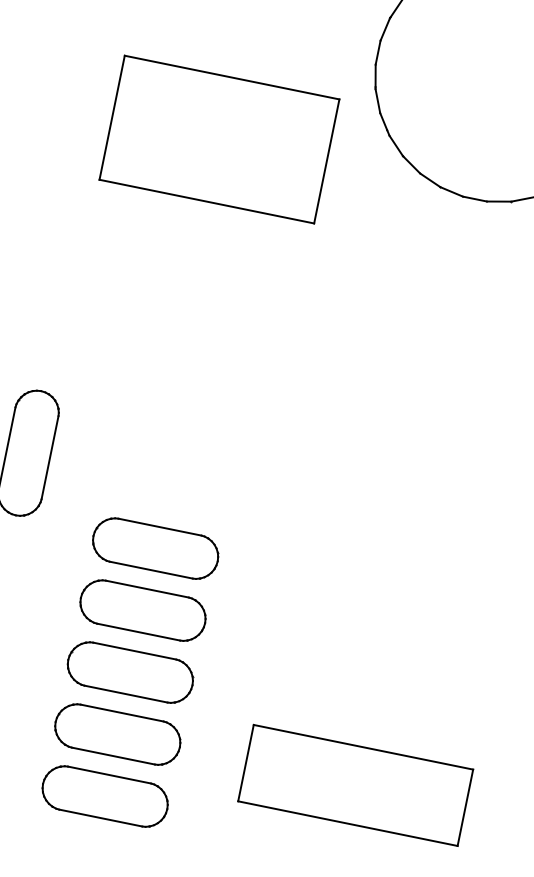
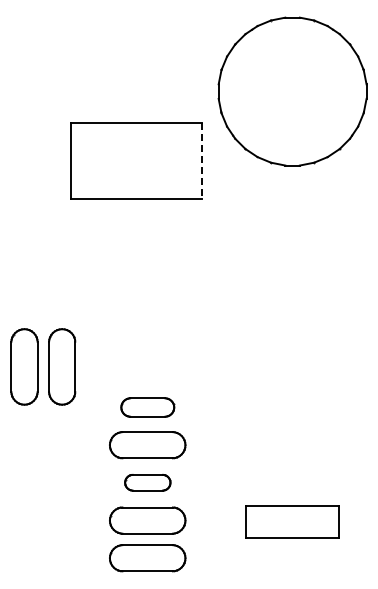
line: (326, 161) -> (201, 161), solid -> dashed
part: (155, 548) -> (147, 407), size x0.7
part: (130, 671) -> (147, 482), size x0.6
part: (355, 784) -> (292, 521), size x0.7

